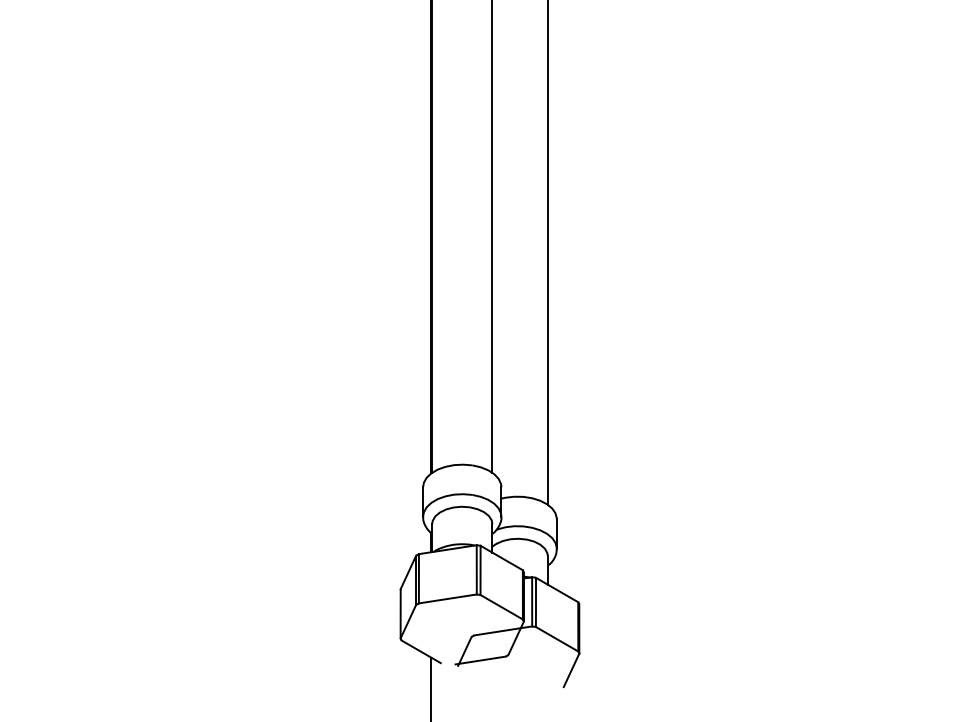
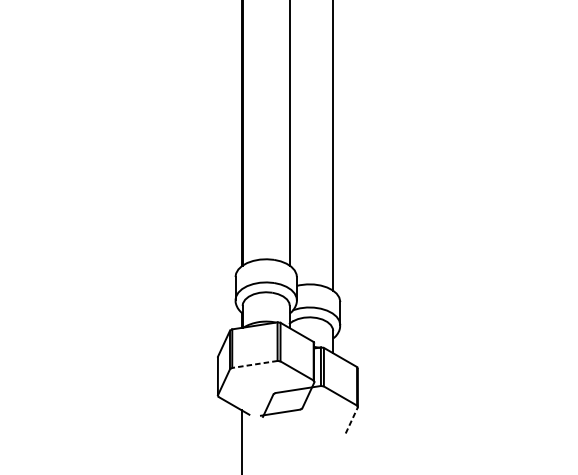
line: (447, 599) -> (254, 364), solid -> dashed
line: (571, 669) -> (351, 419), solid -> dashed

